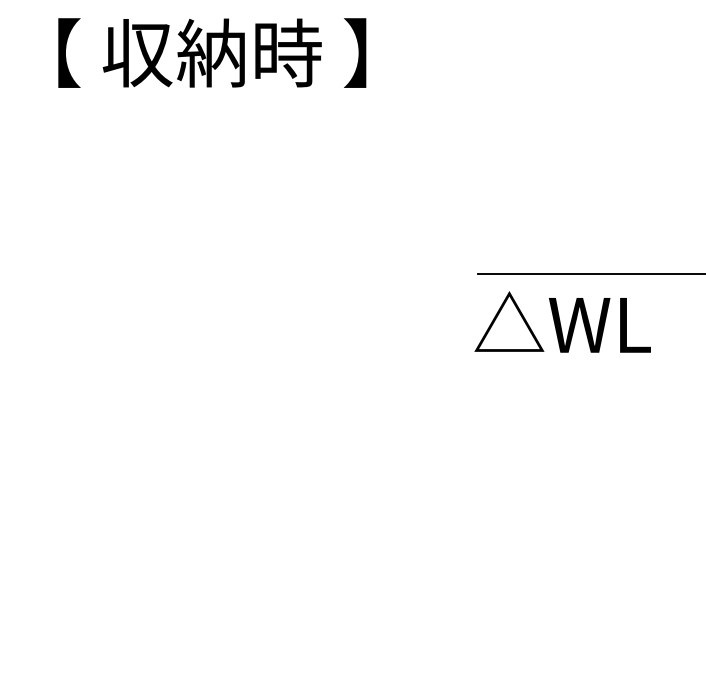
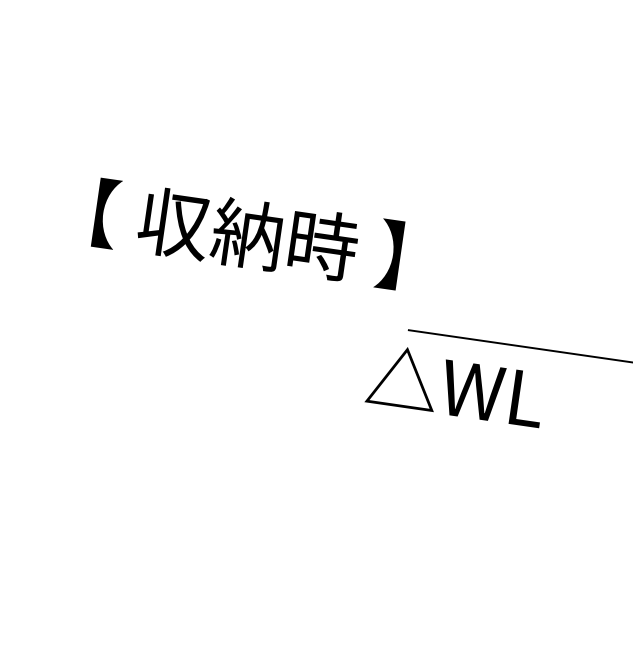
text: (212, 52) -> (248, 233), moved
text: (562, 321) -> (456, 384), moved

